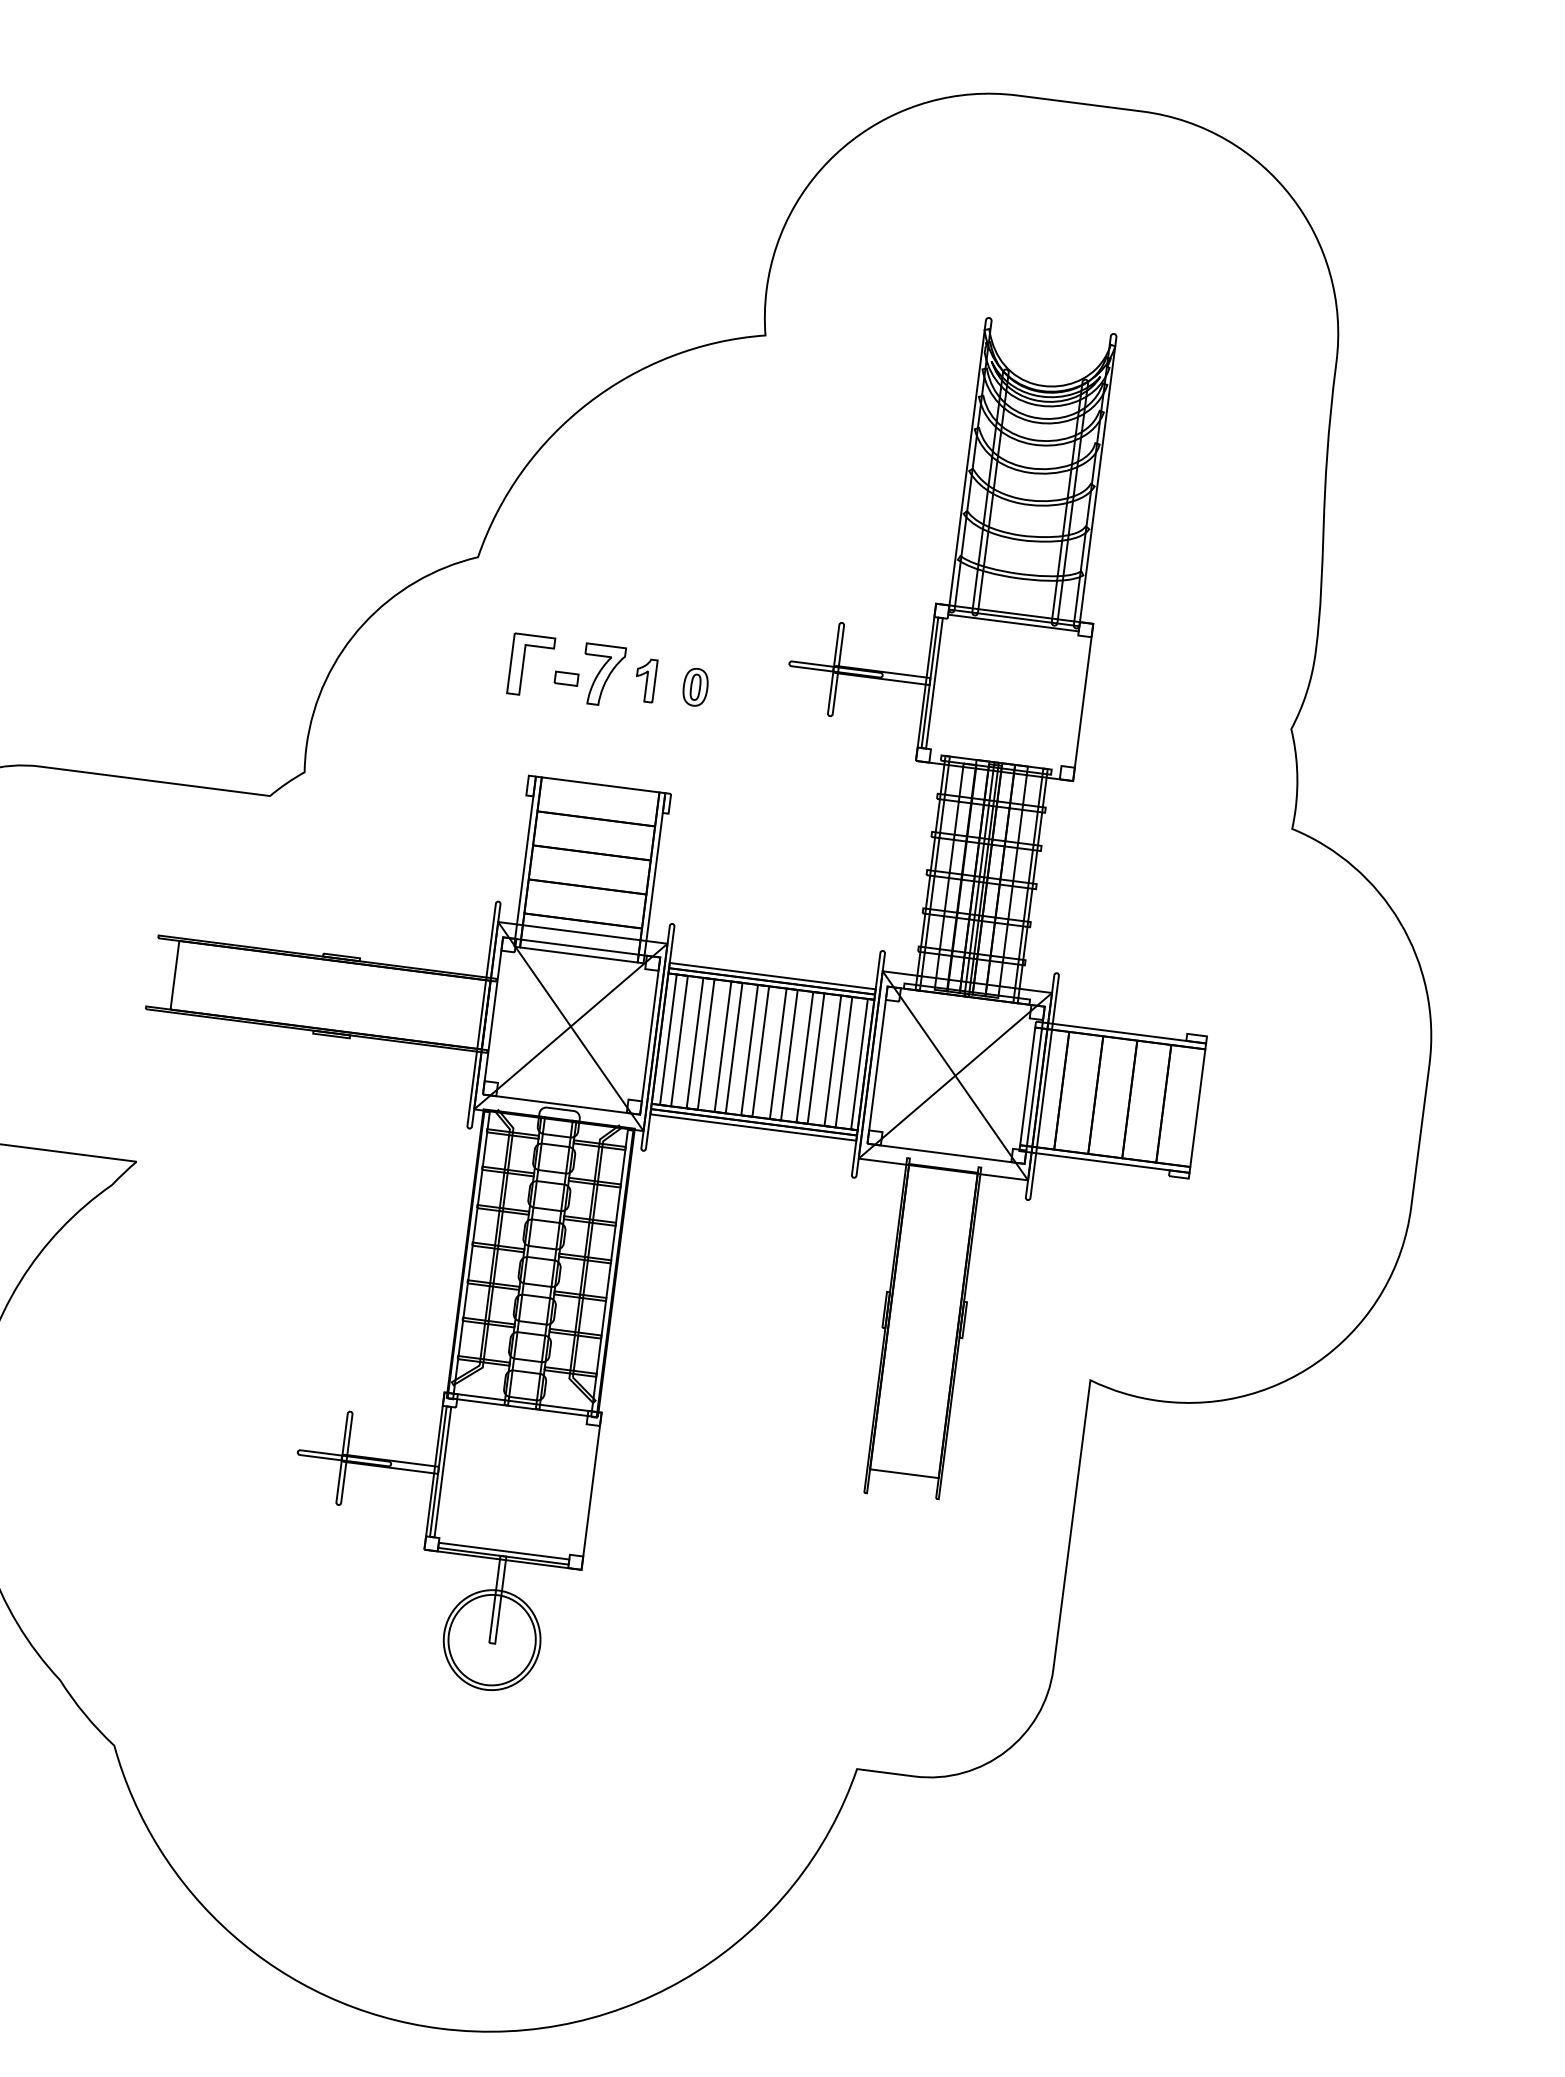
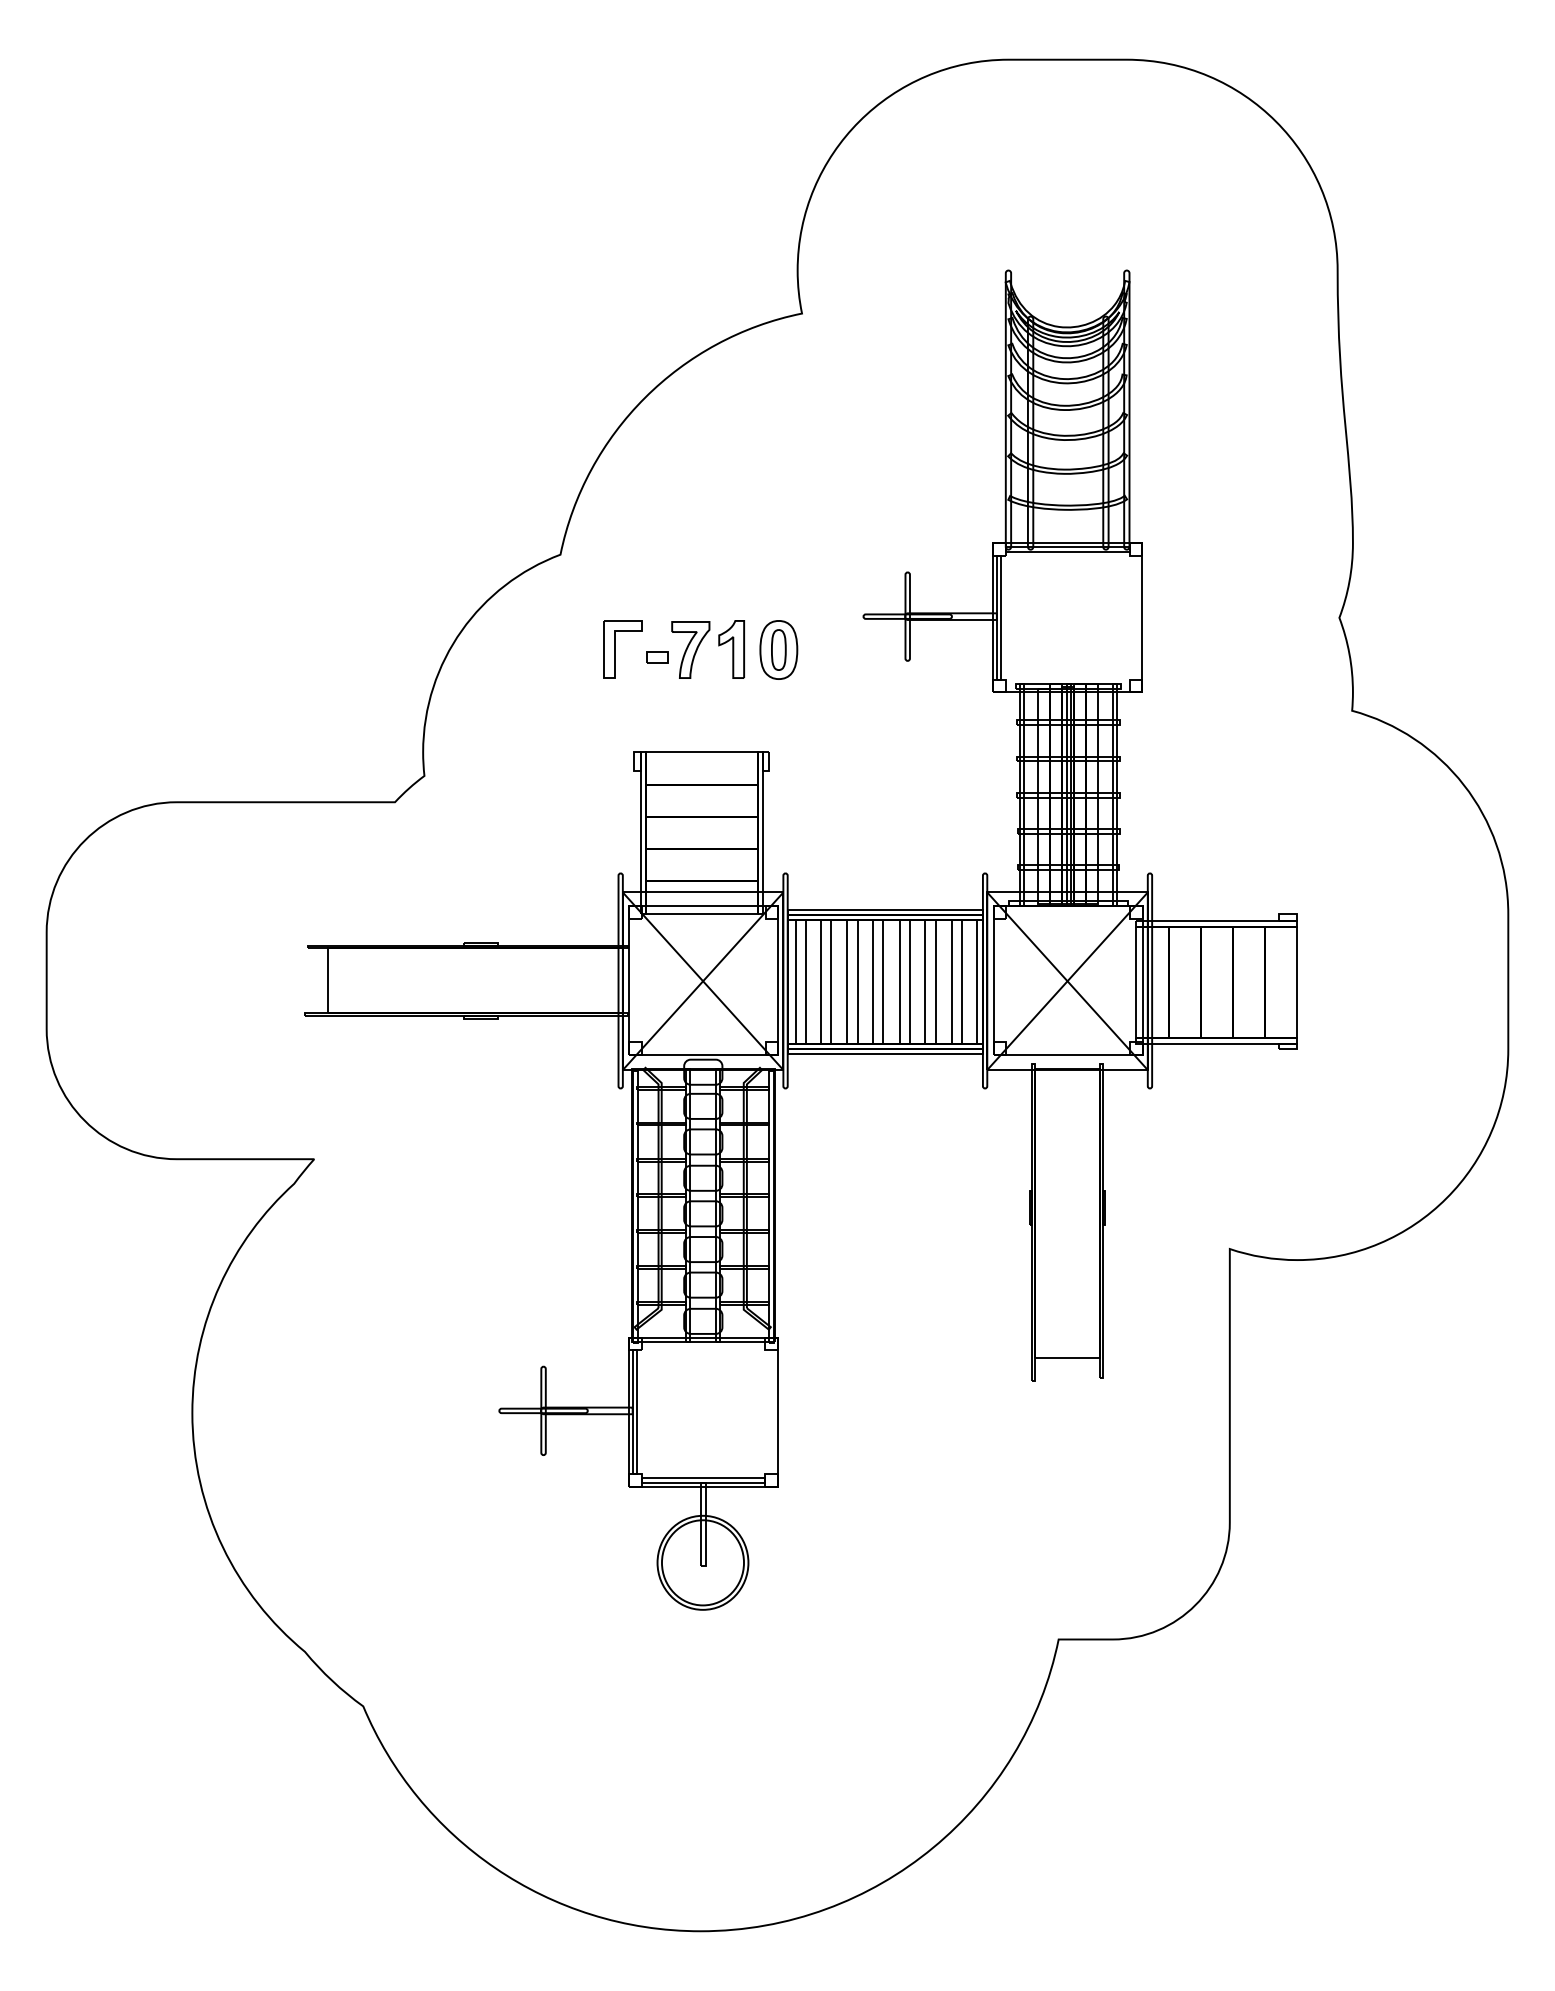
part: (645, 680) -> (731, 649), size x1.43
part: (695, 686) -> (778, 649), size x1.67

